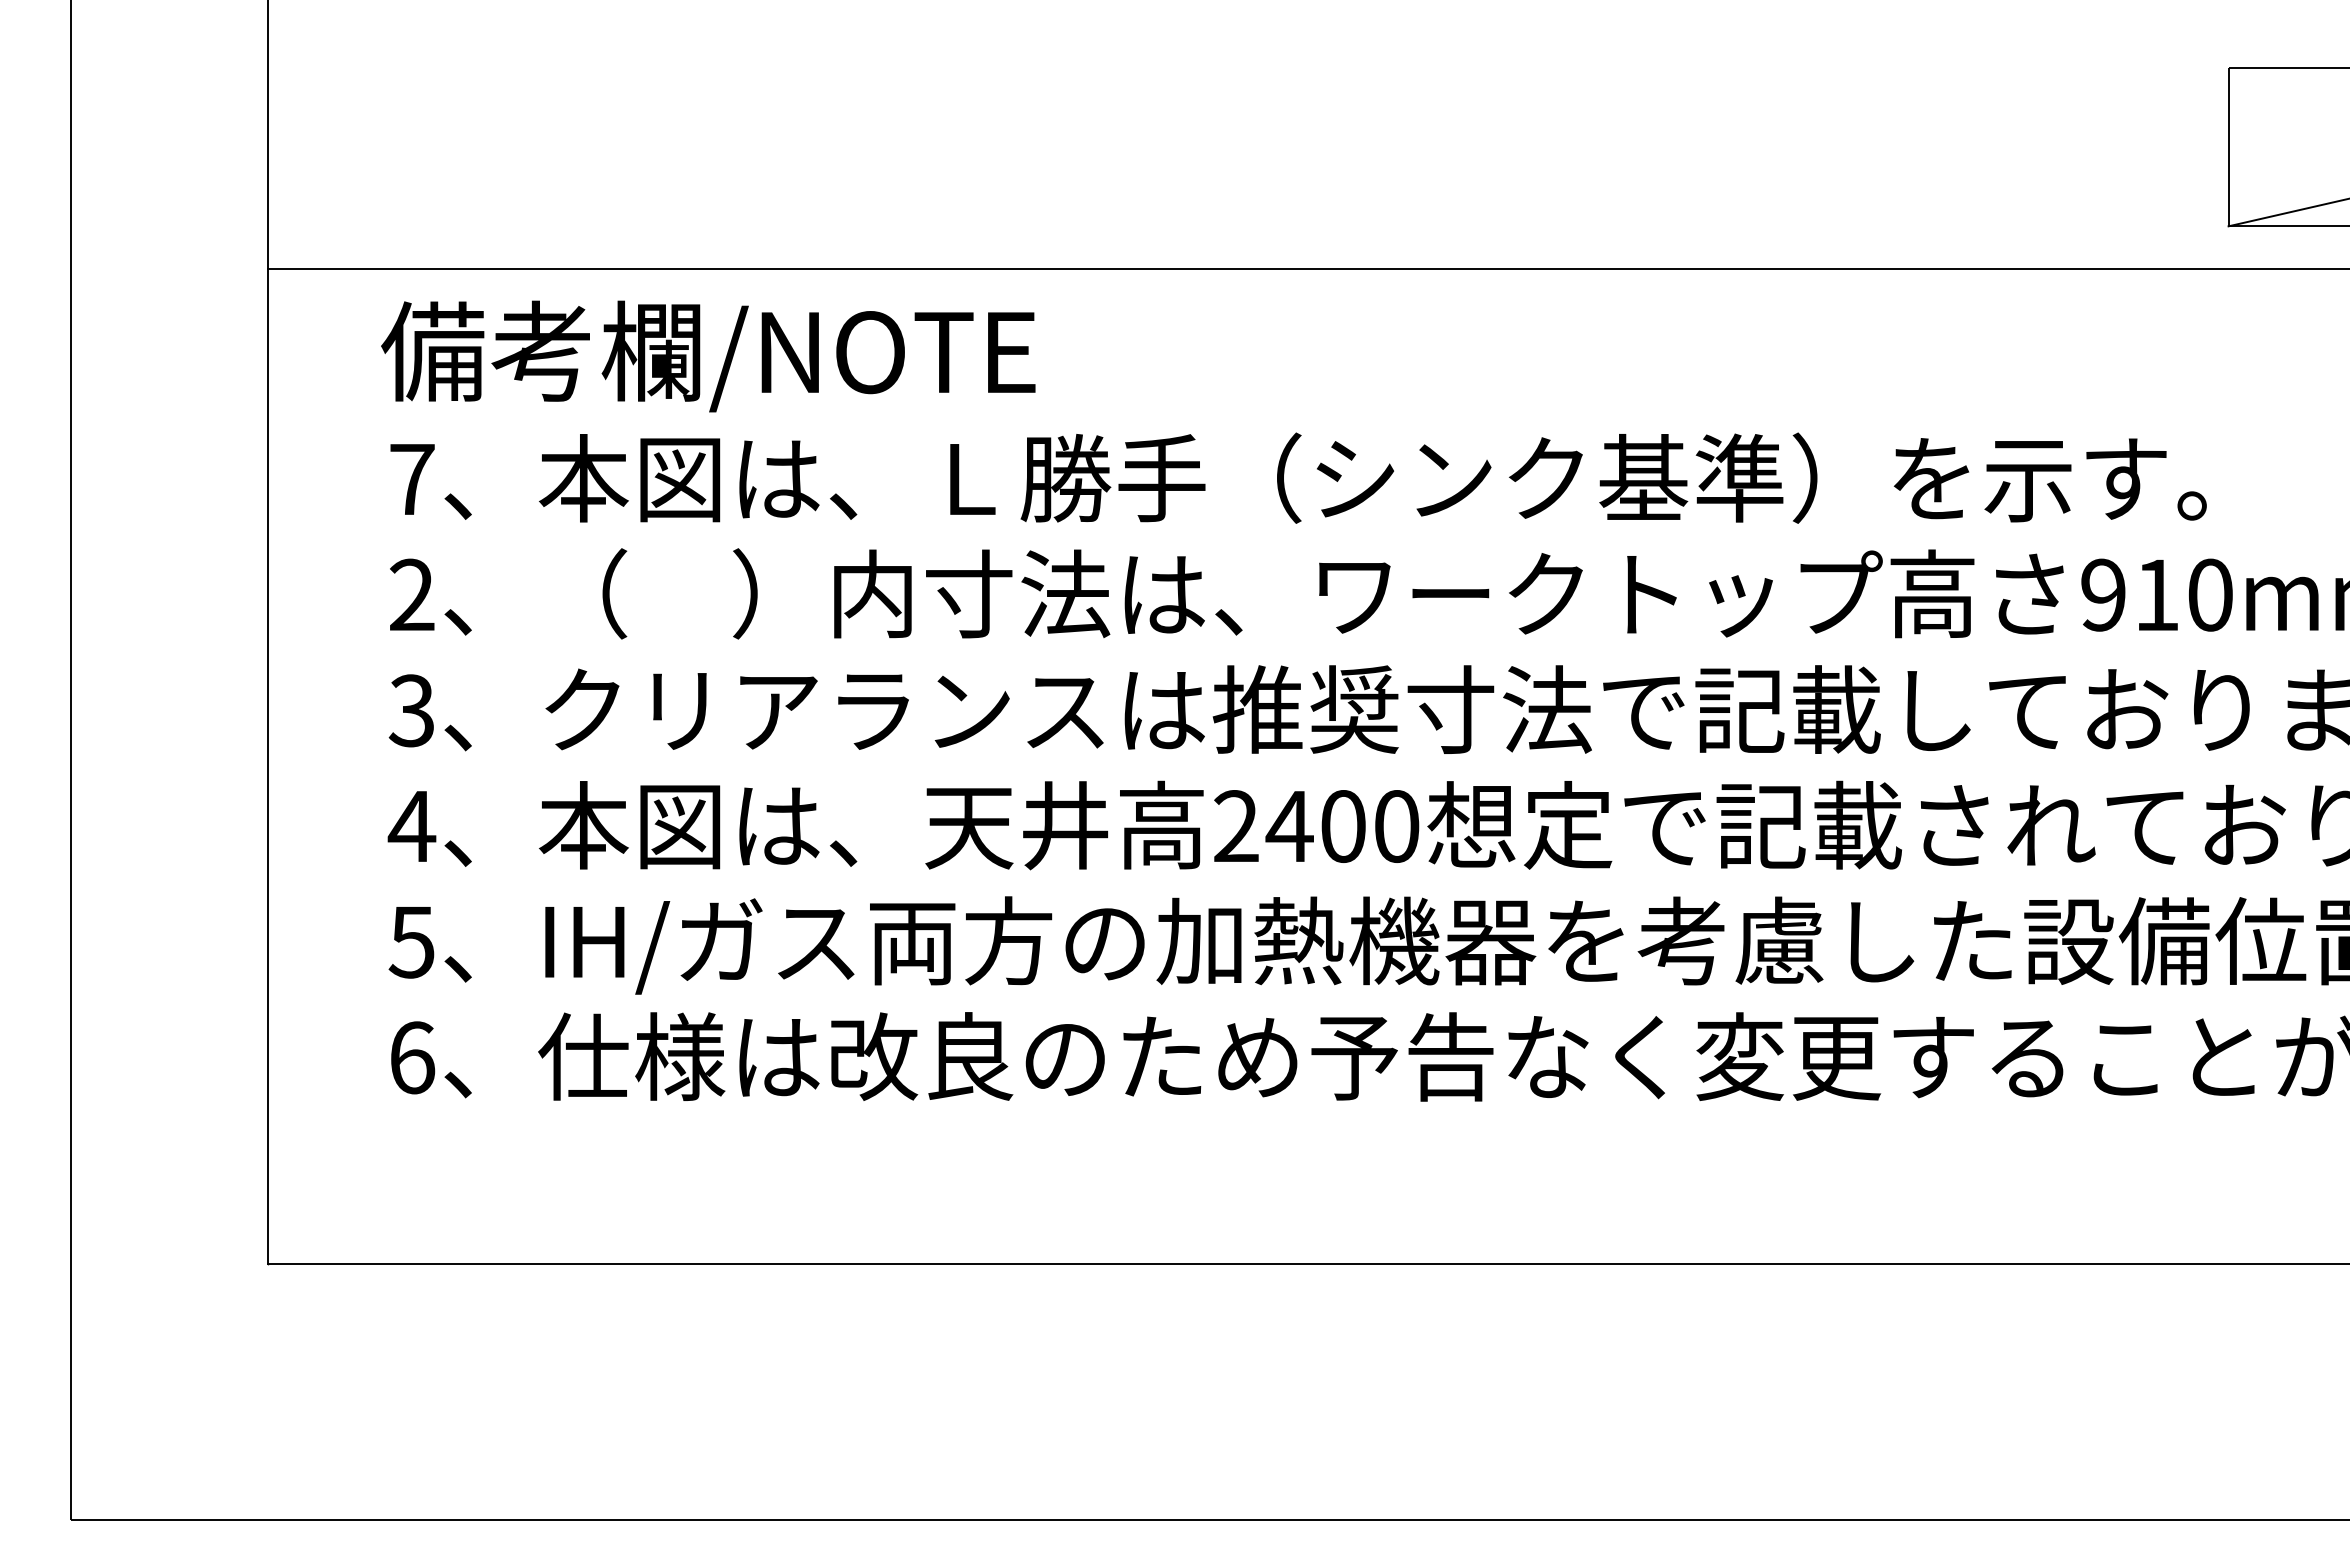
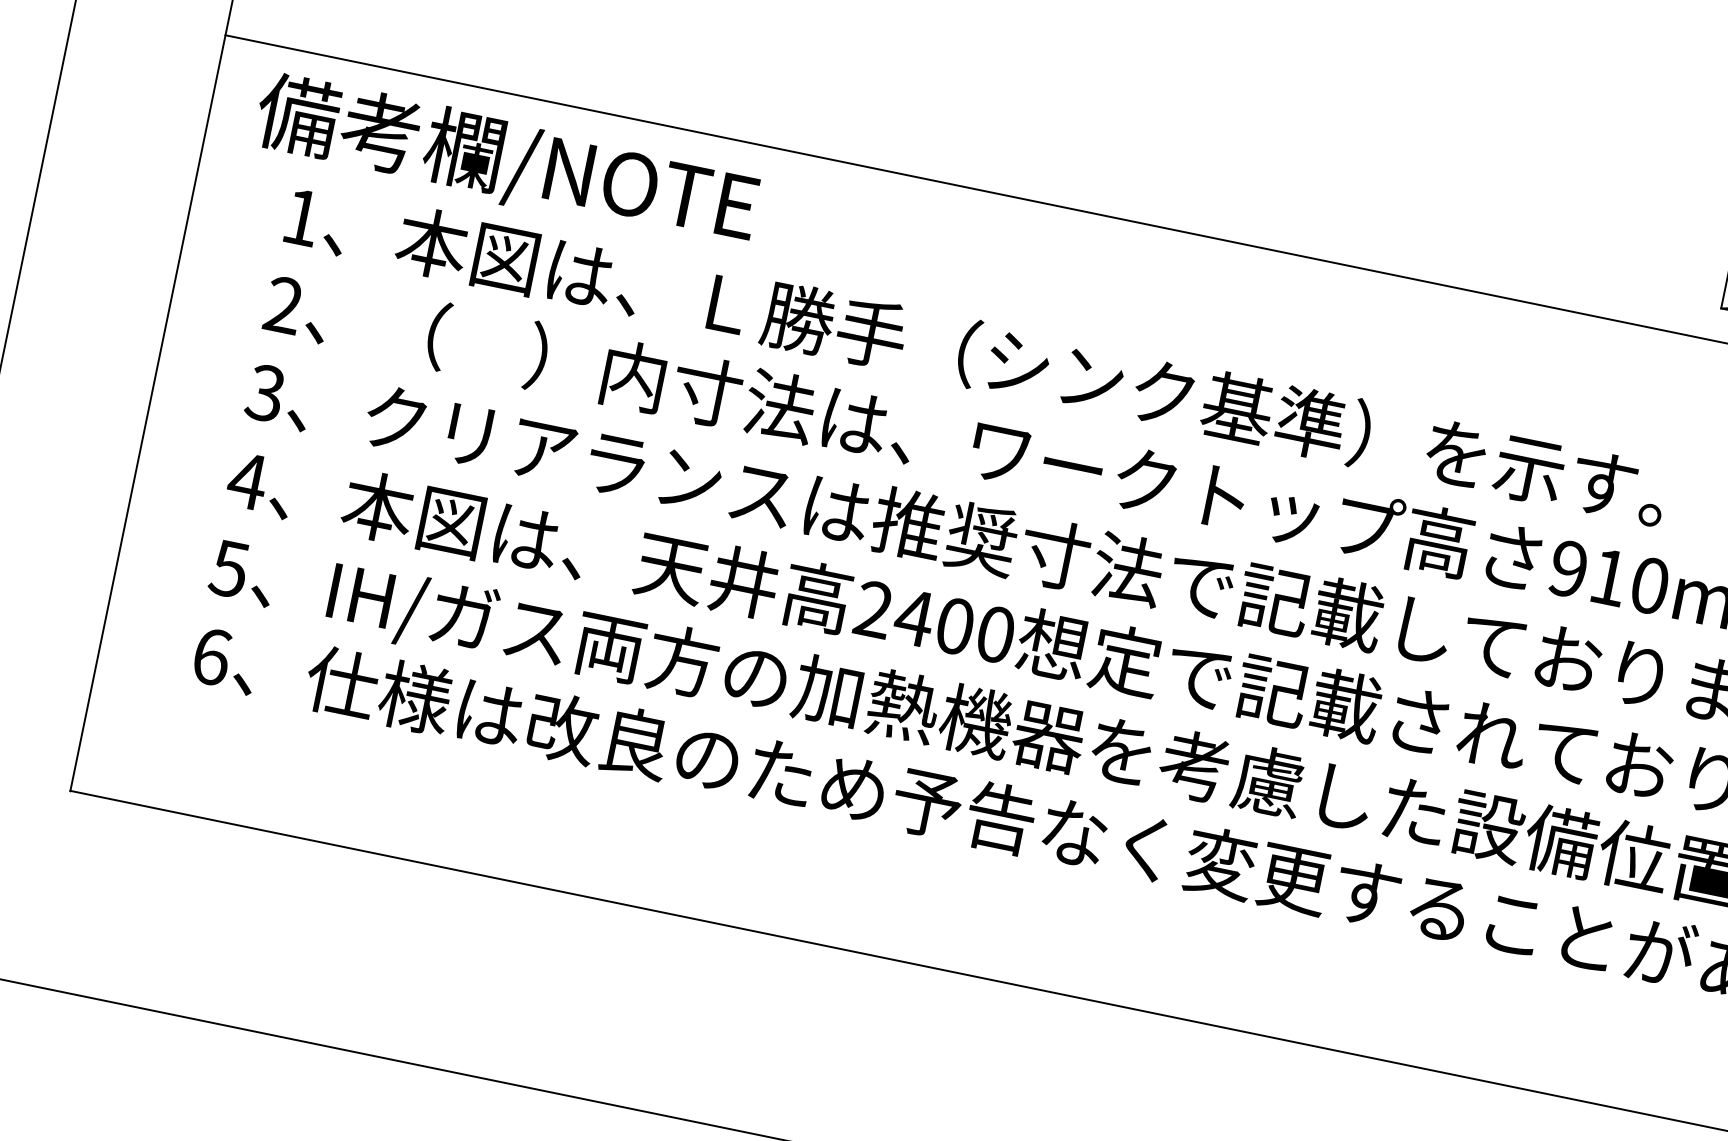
text: (708, 356) -> (506, 162), moved
text: (412, 479) -> (302, 217), 7 -> 1

